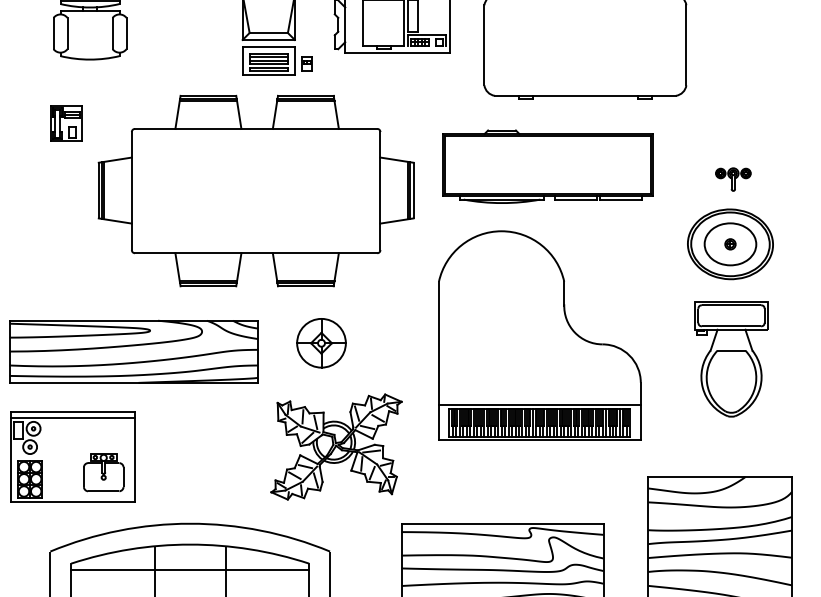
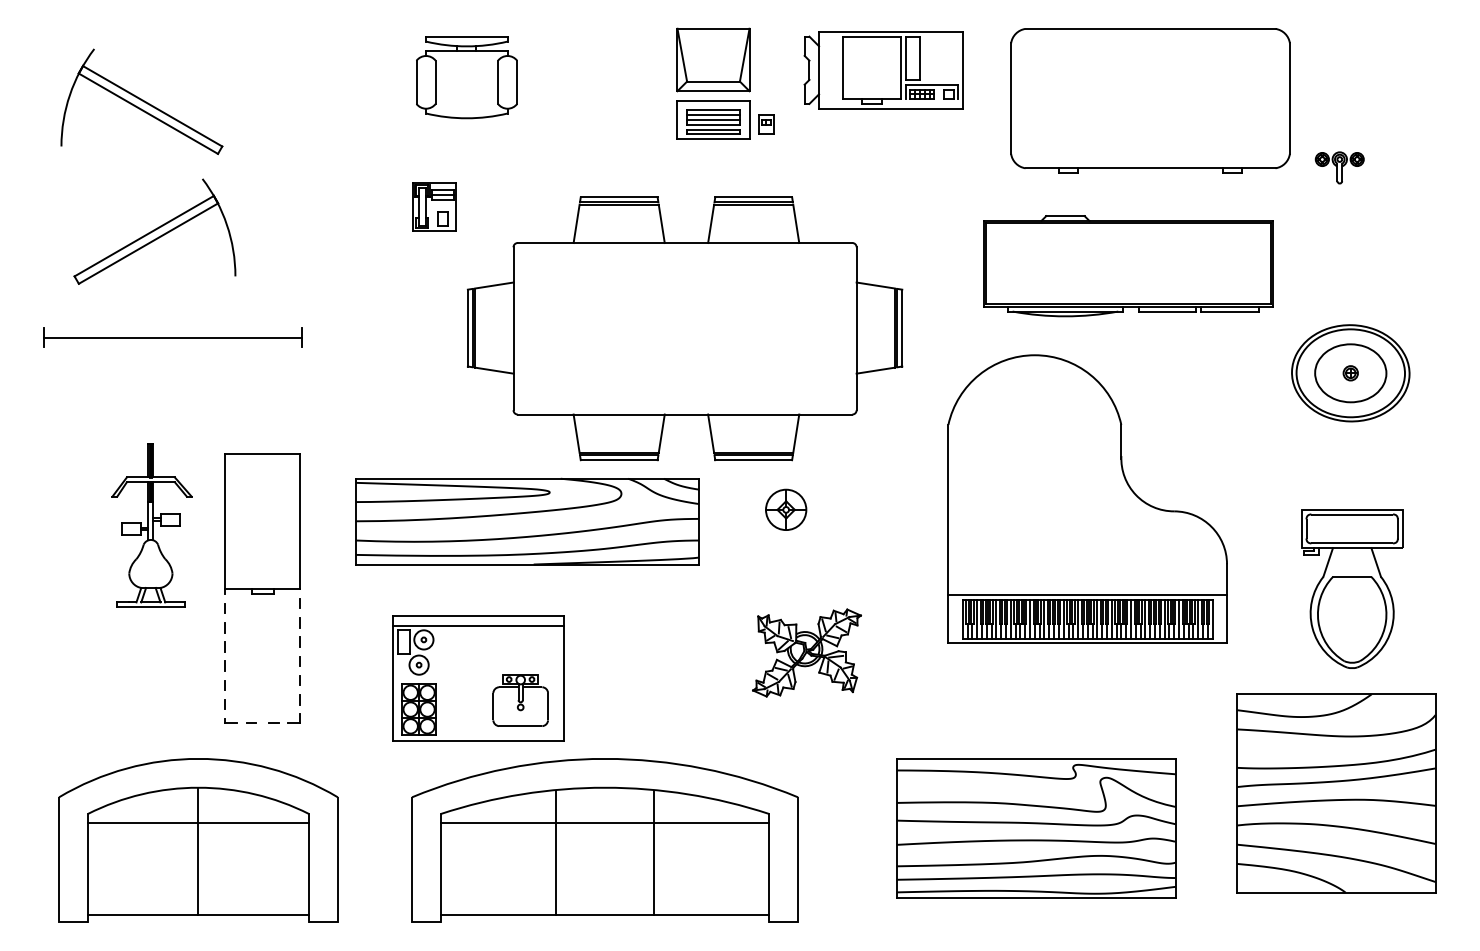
part: (547, 166) -> (1128, 266), moved
part: (733, 179) -> (1339, 167), moved
part: (256, 190) -> (685, 328), moved
part: (320, 343) -> (785, 509), size x0.6
part: (731, 358) -> (1352, 588), moved
part: (336, 446) -> (806, 652), size x0.6
part: (73, 456) -> (478, 678), moved

